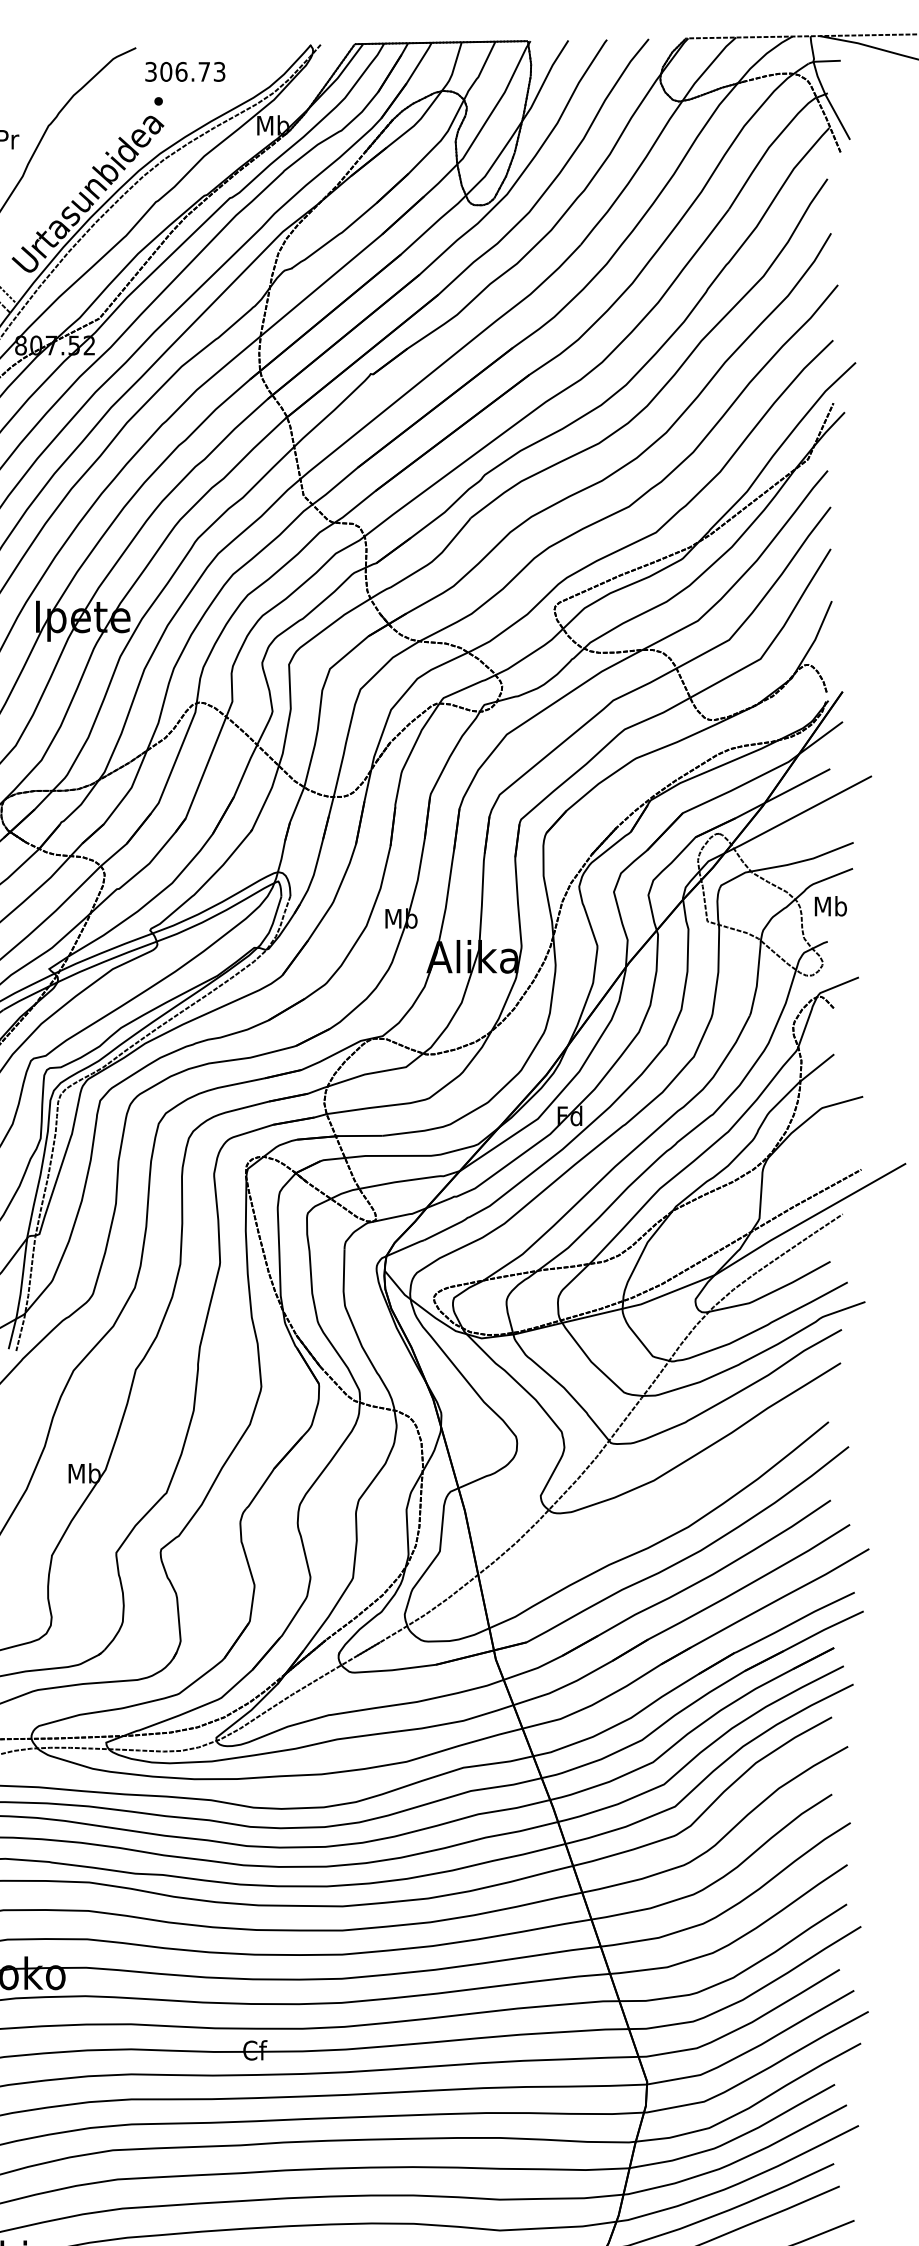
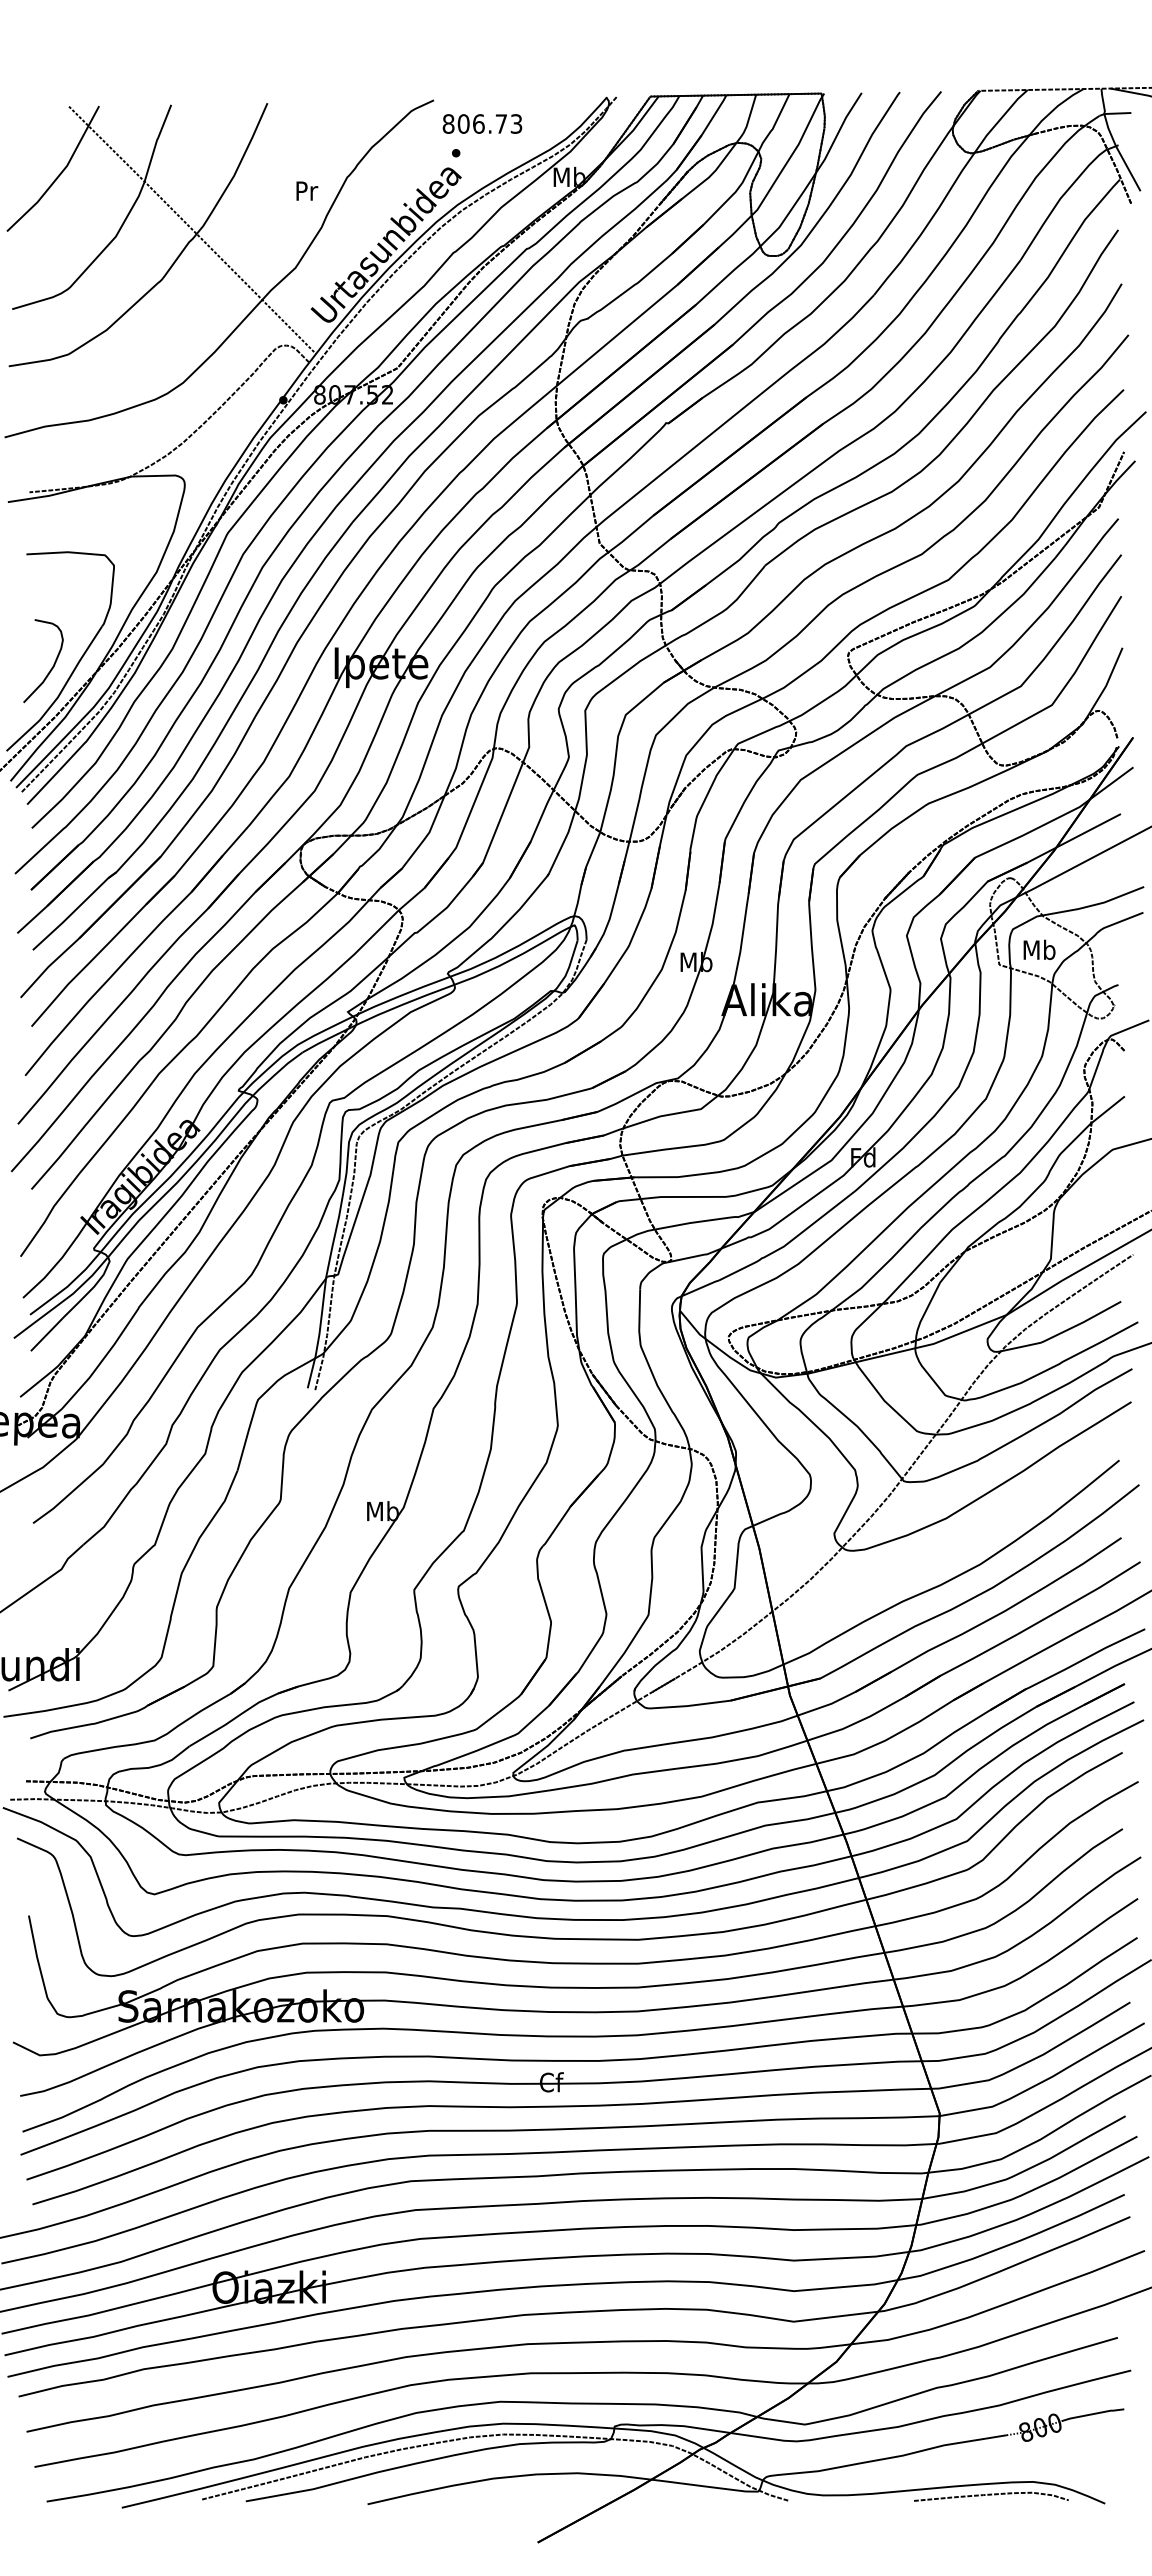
text: (150, 71) -> (448, 123), 306.73 -> 806.73
text: (830, 905) -> (1039, 949), moved

